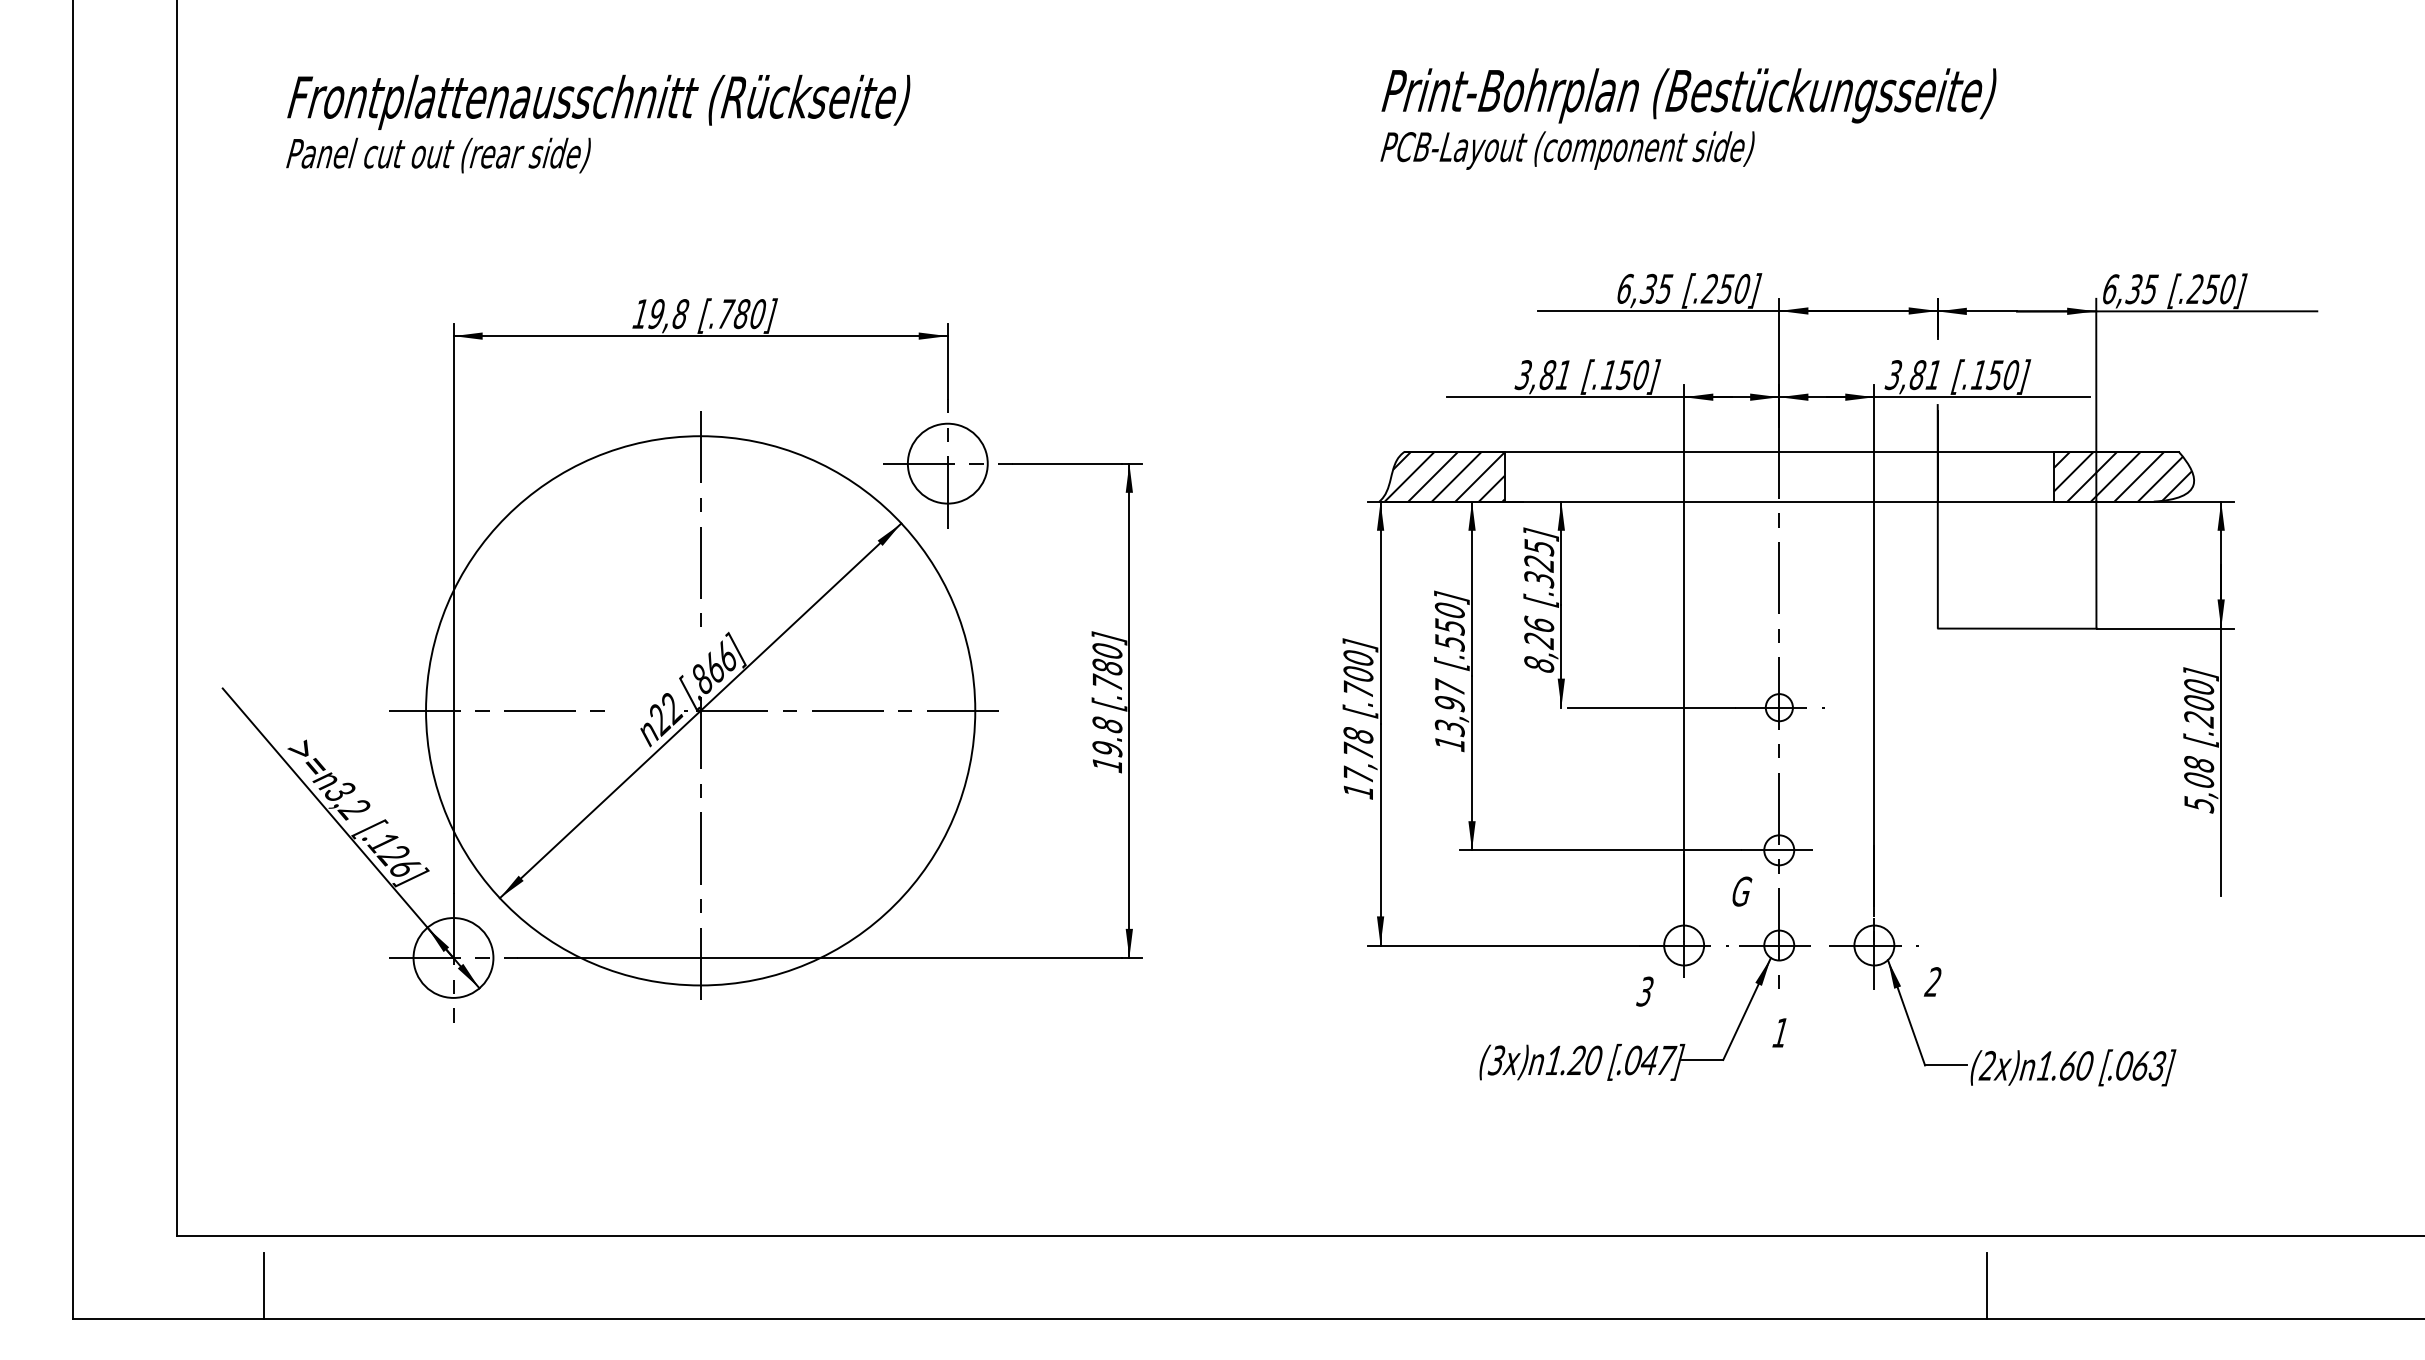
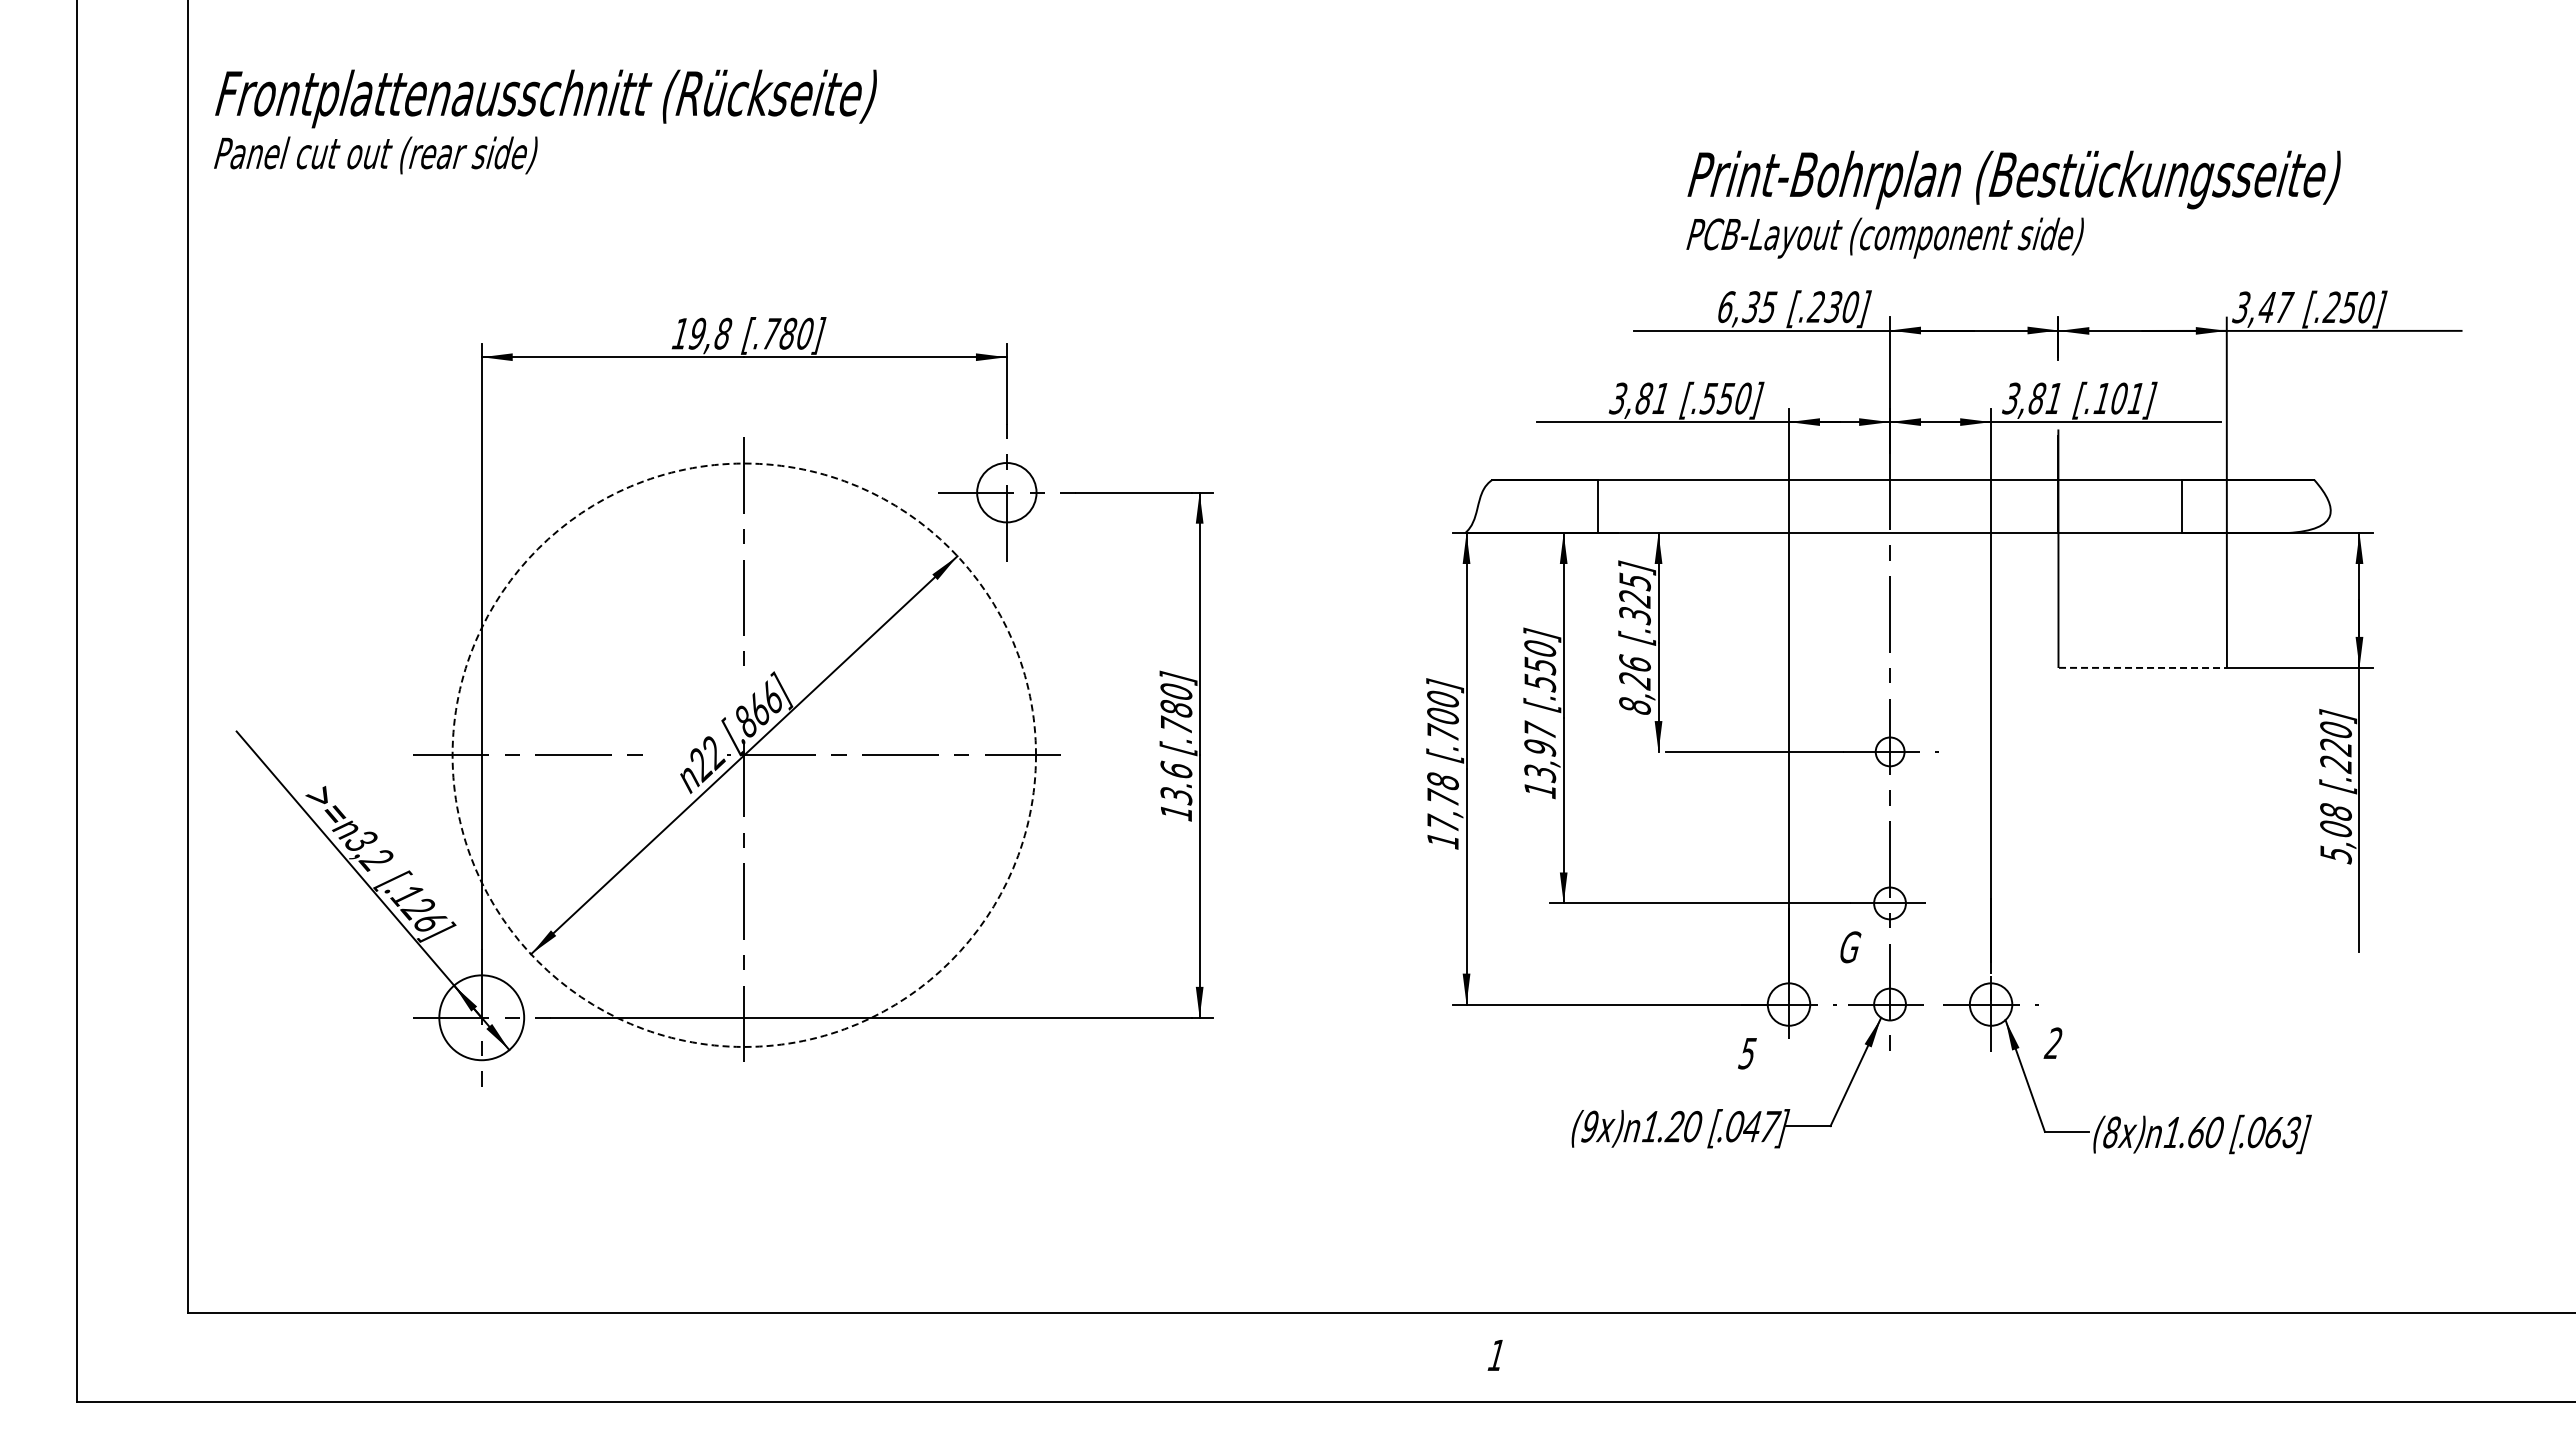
text: (1688, 118) -> (2013, 204), moved
text: (598, 123) -> (545, 121), moved
text: (1726, 288) -> (1833, 306), [.250] -> [.230]
text: (2130, 289) -> (2263, 307), 6,35 -> 3,47
text: (1608, 374) -> (1708, 398), [.150] -> [.550]
text: (2001, 374) -> (2126, 398), [.150] -> [.101]
circle: (947, 463) -> (1006, 492), size x0.7
hatch: (1444, 476) -> (1534, 506), removed
hatch: (2122, 476) -> (2254, 506), removed
line: (2017, 628) -> (2143, 667), solid -> dashed
text: (2198, 703) -> (2335, 747), [.200] -> [.220]
circle: (700, 710) -> (744, 754), solid -> dashed
text: (1107, 736) -> (1176, 782), 19.8 -> 13.6
text: (1645, 990) -> (1747, 1052), 3 -> 5
text: (1778, 1033) -> (1494, 1355), moved
text: (1496, 1060) -> (1589, 1126), (3x) -> (9x)
text: (1986, 1065) -> (2110, 1132), (2x) -> (8x)
line: (264, 1286) -> (280, 1366), removed
line: (1986, 1286) -> (2110, 1366), removed

